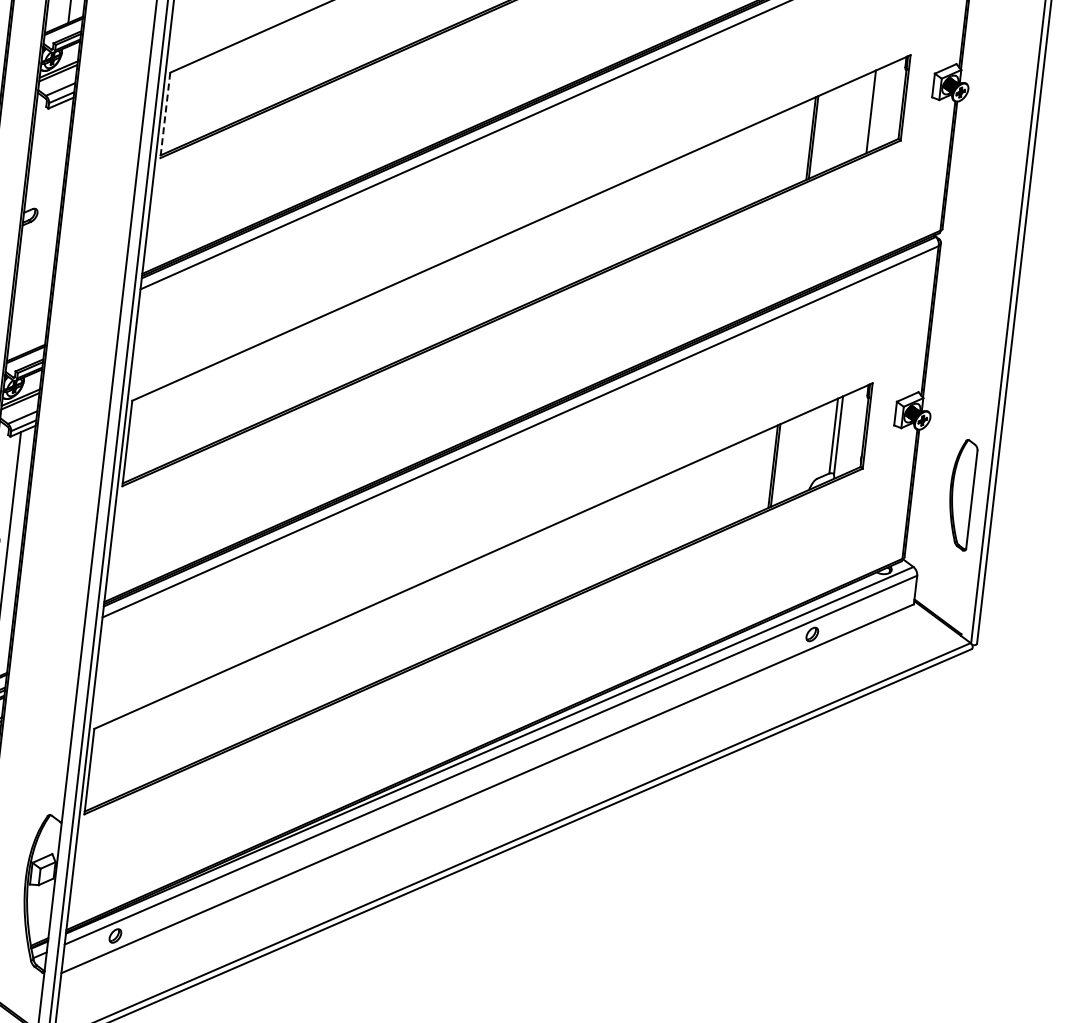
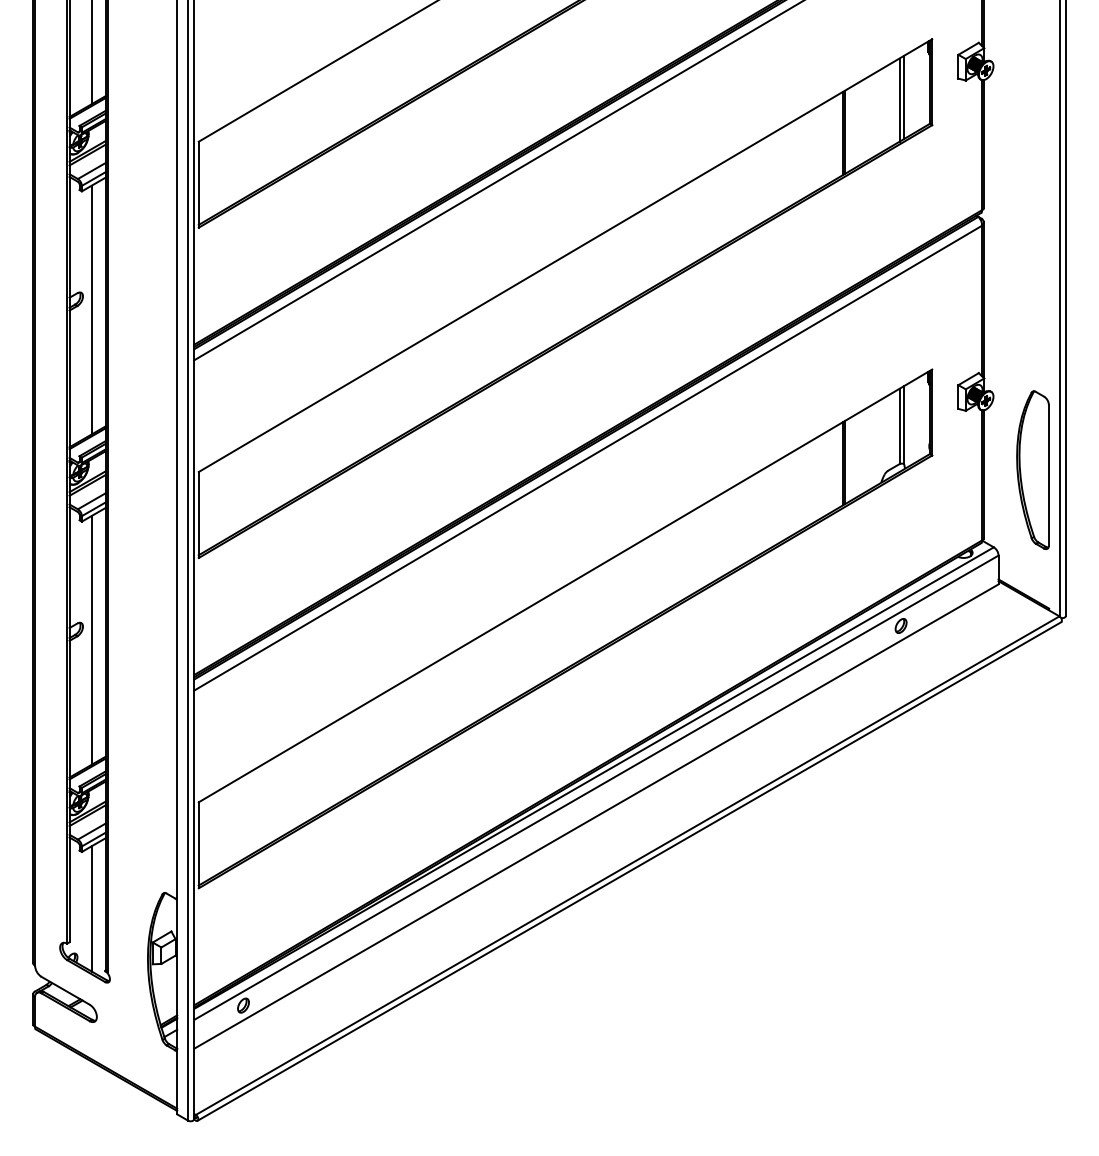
line: (876, 108) -> (904, 96), added
line: (165, 115) -> (198, 184), dashed -> solid
line: (44, 227) -> (91, 309), added
part: (960, 494) -> (1032, 469), size x1.43

